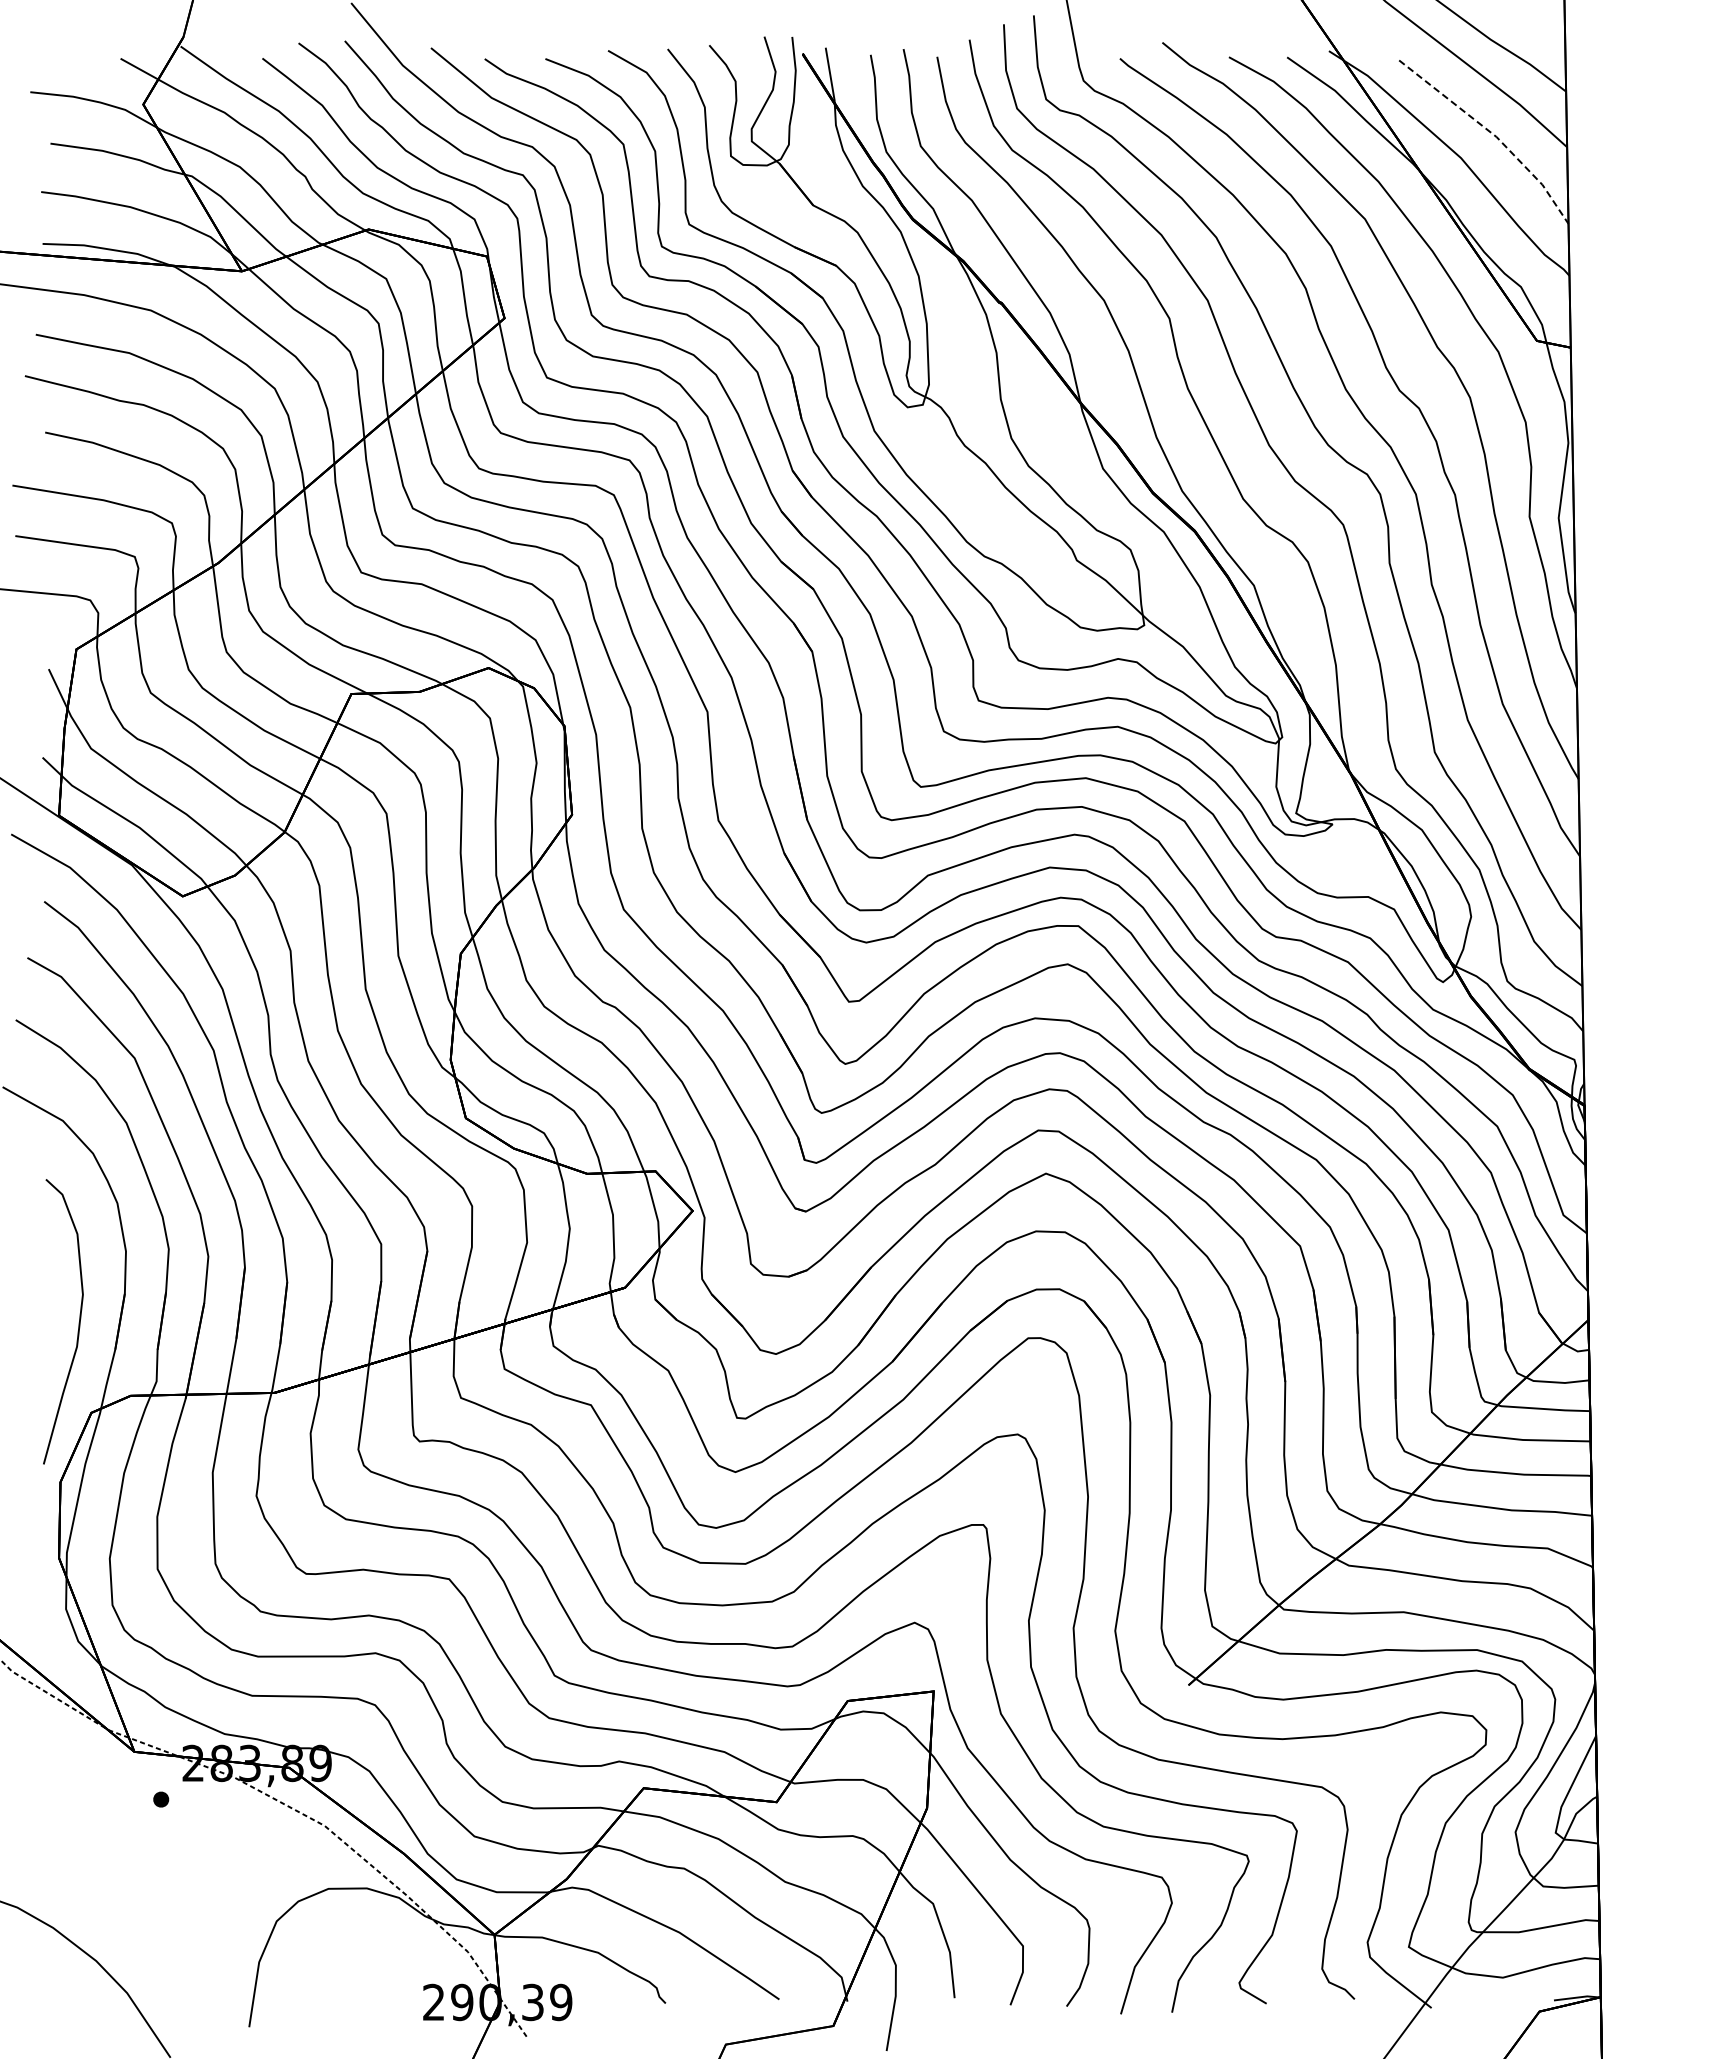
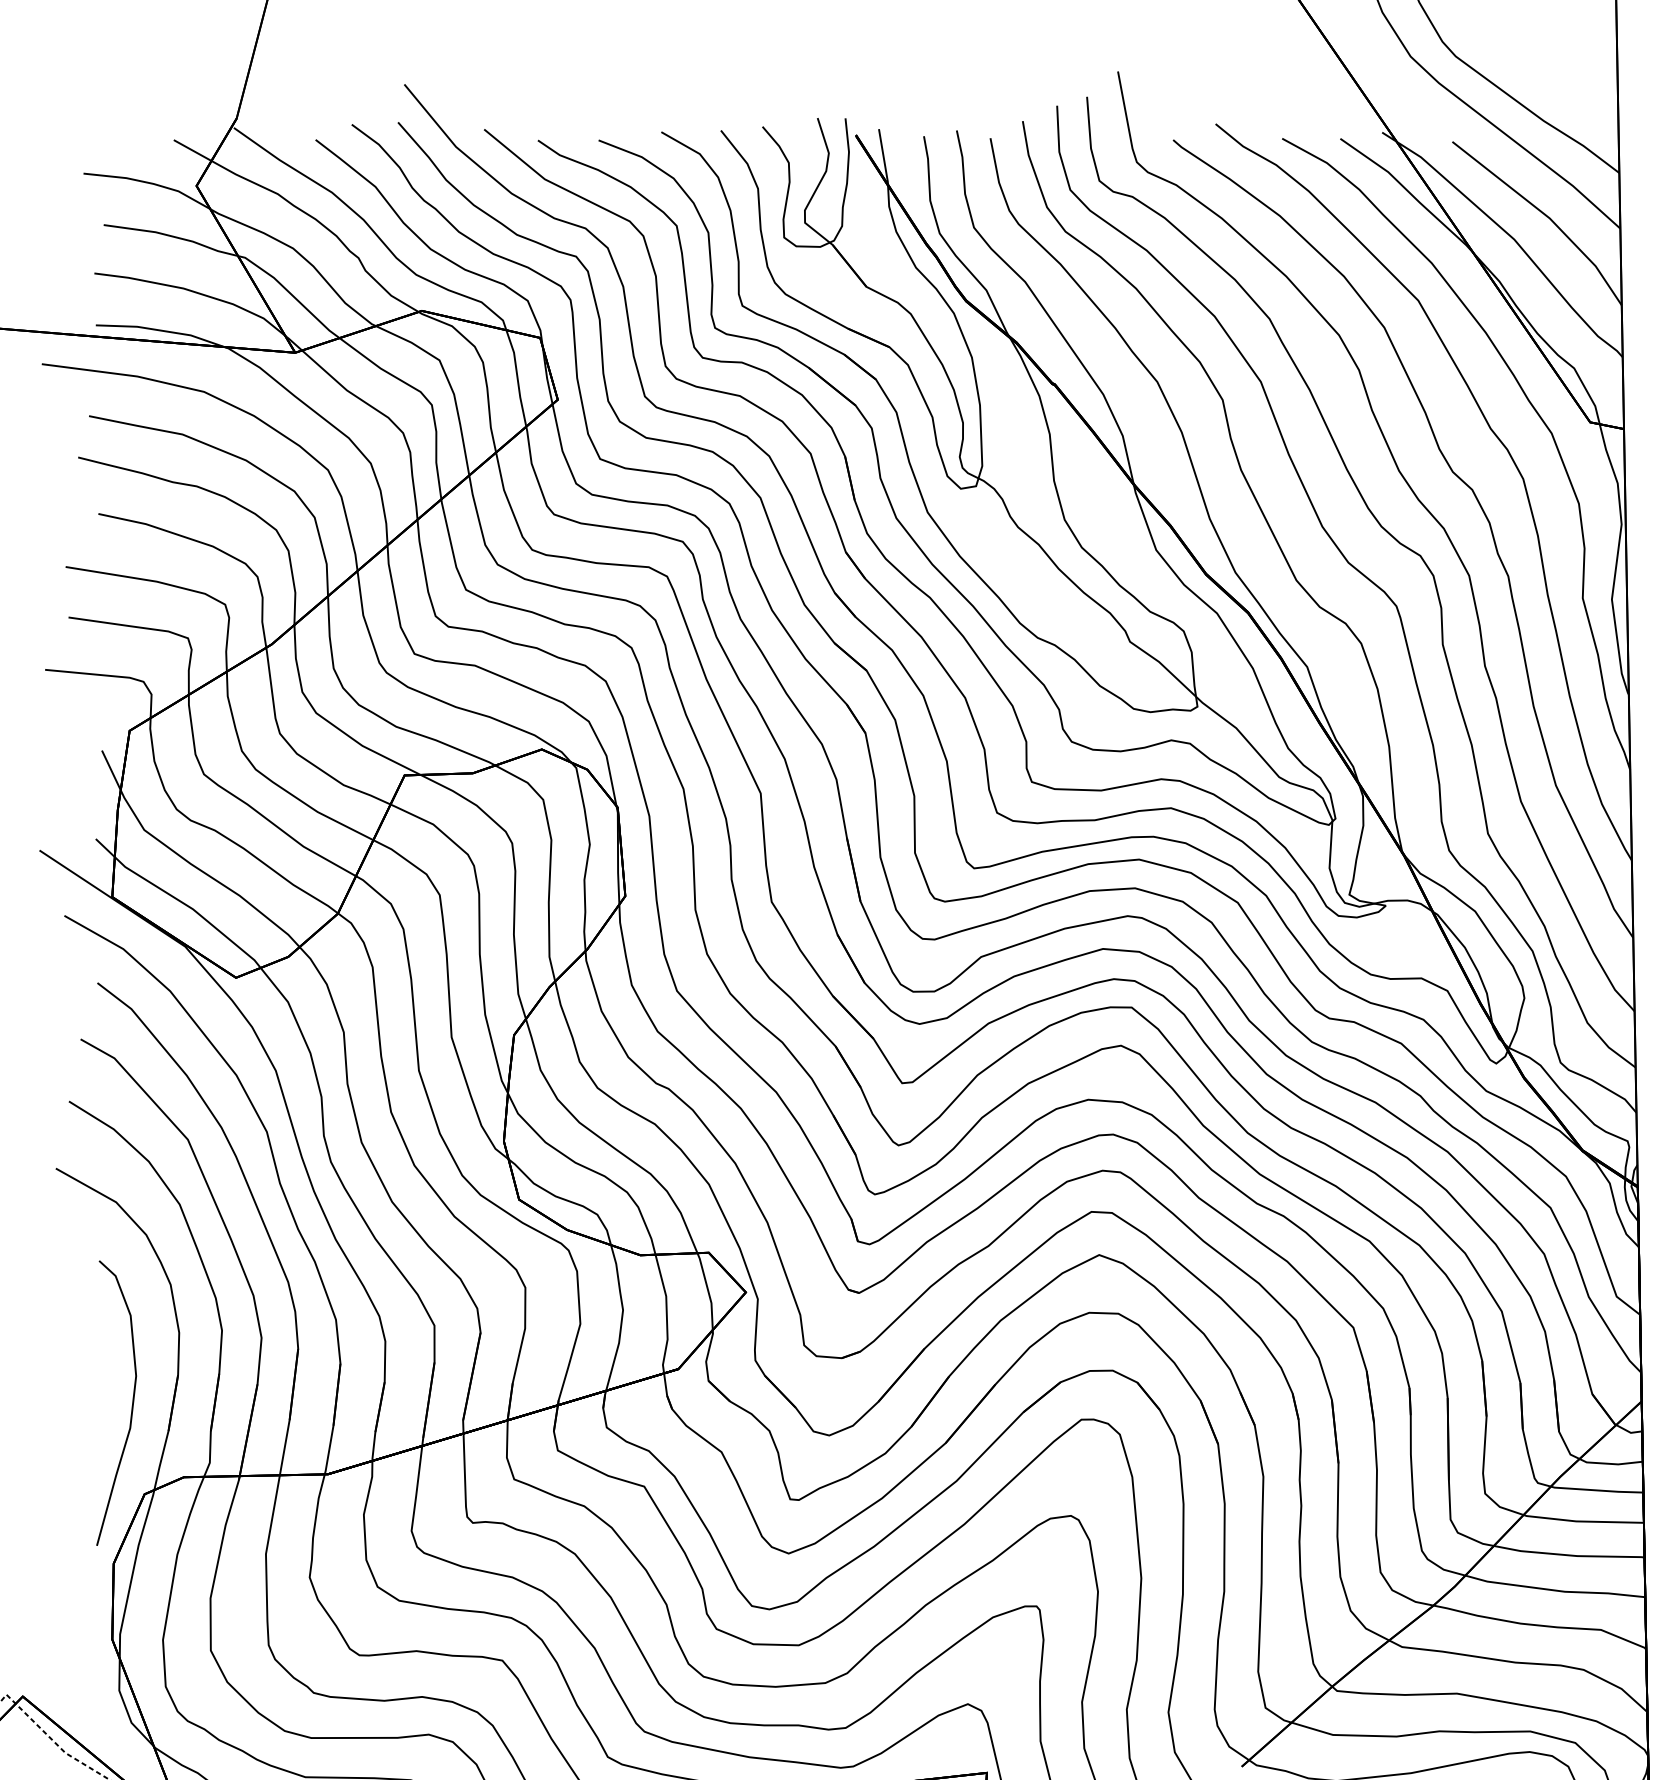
line: (1494, 135) -> (1547, 216), dashed -> solid

